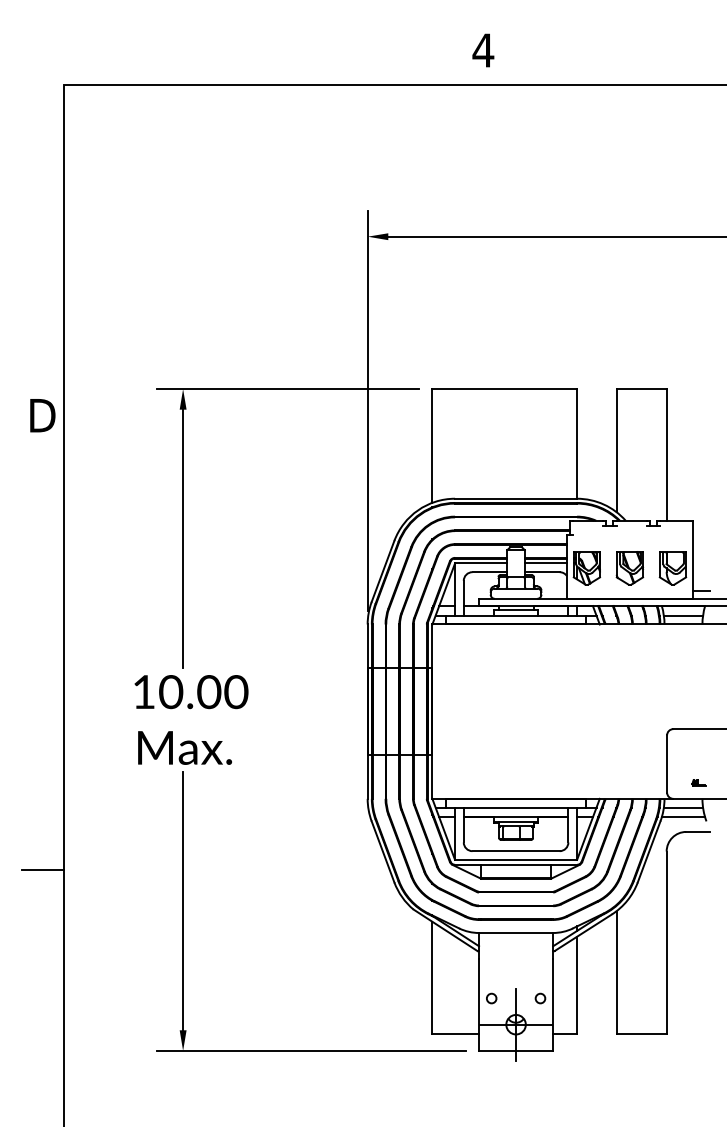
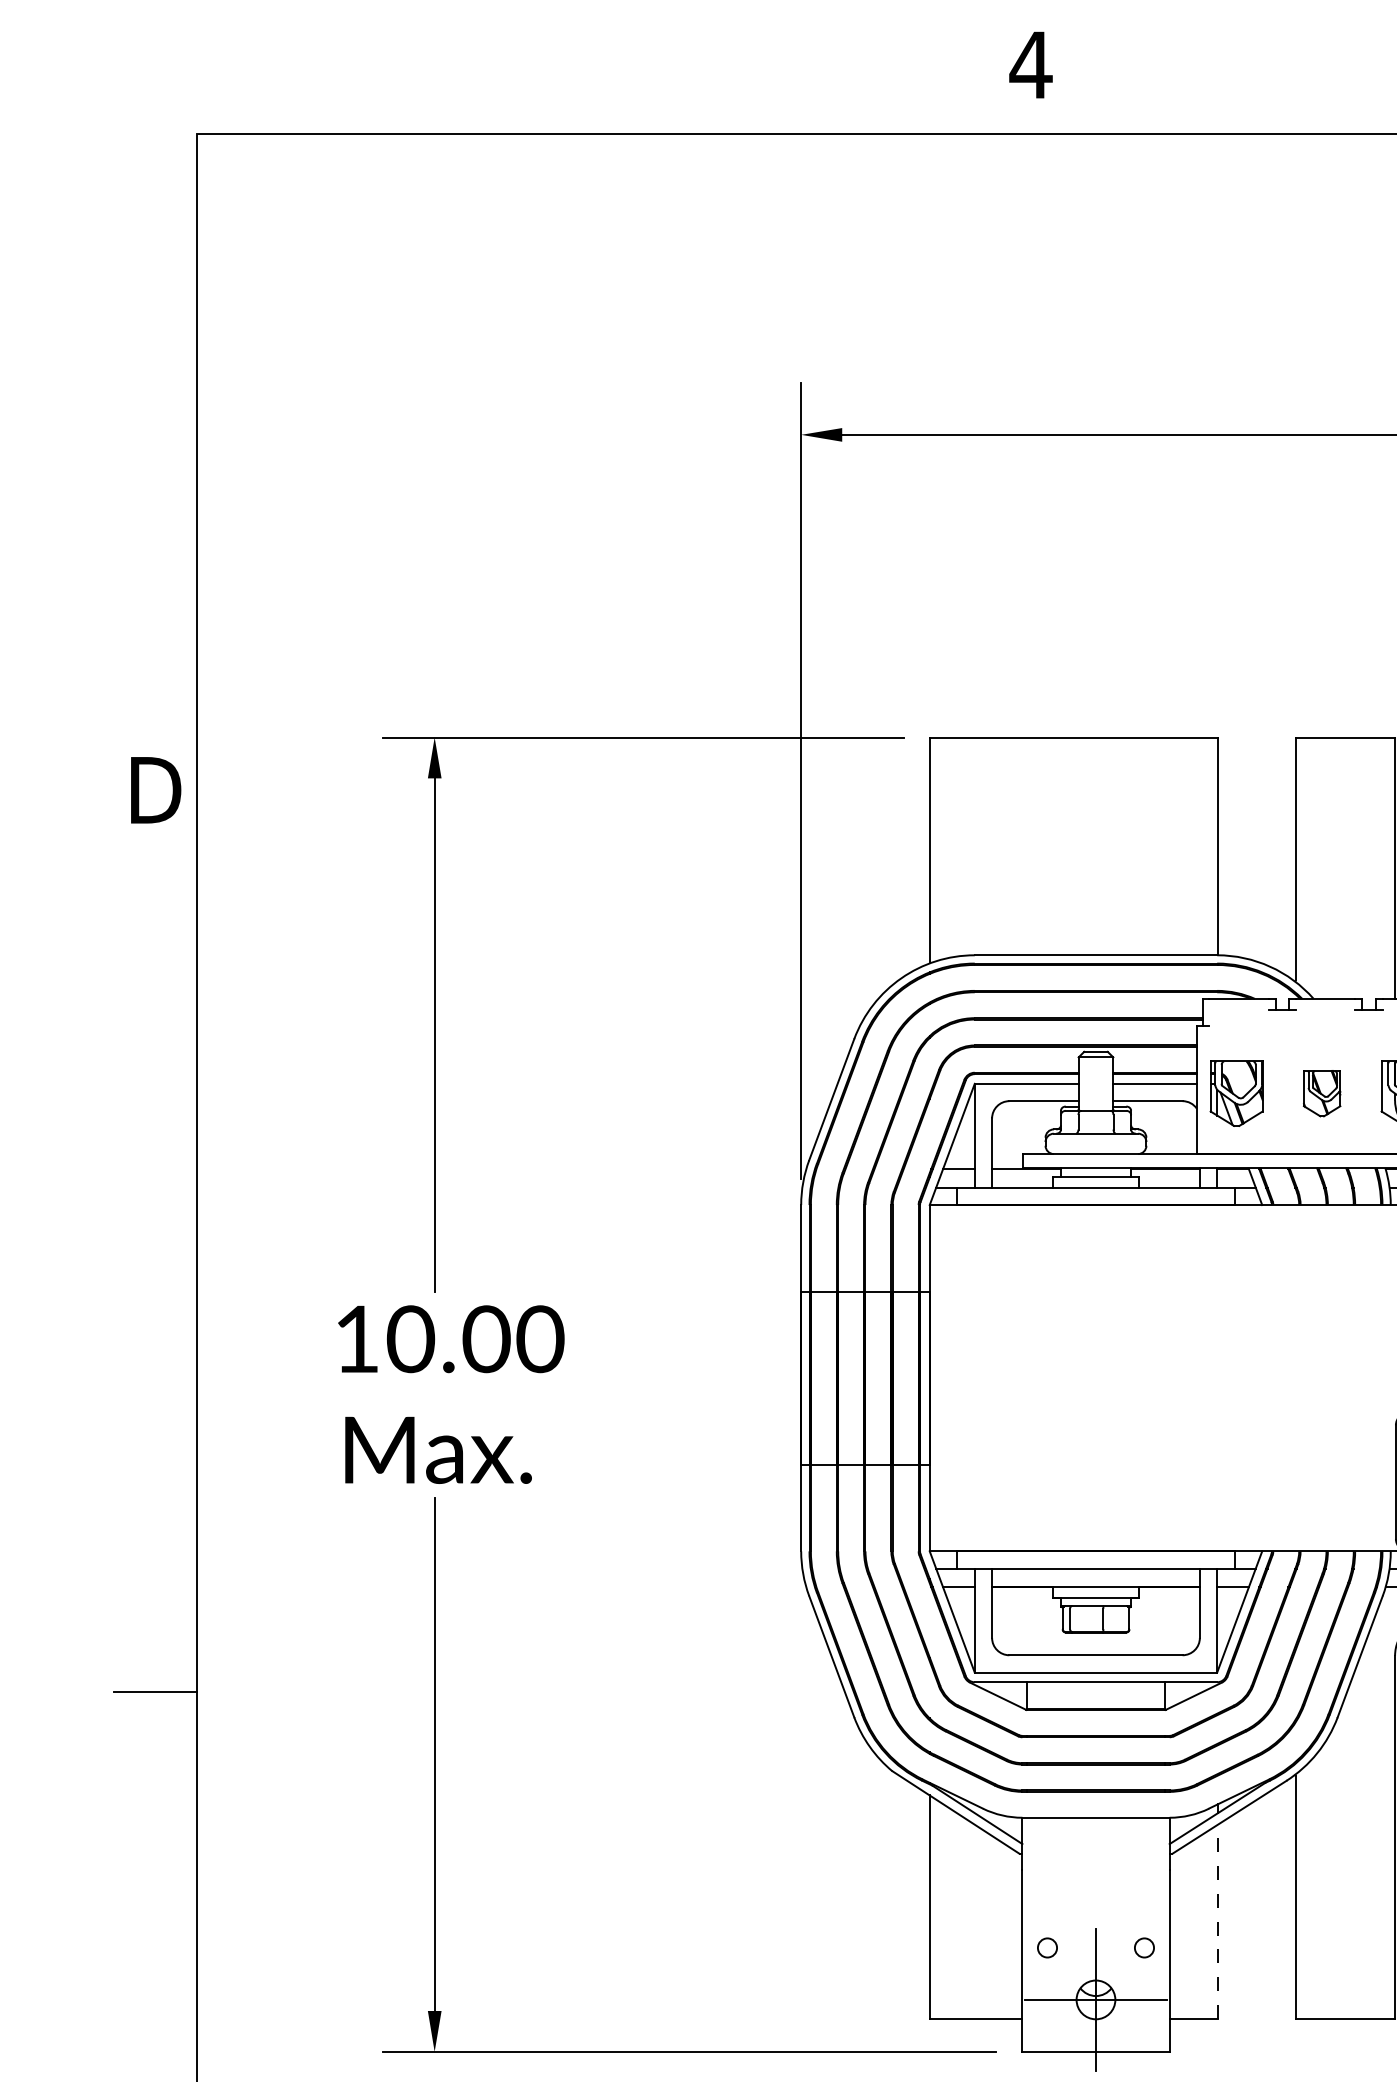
part: (629, 568) -> (1321, 1093), size x0.7
line: (577, 985) -> (1217, 1922), solid -> dashed

